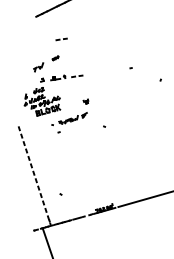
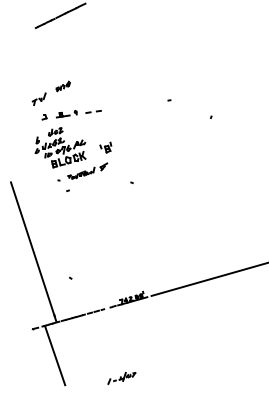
part: (61, 39) -> (71, 59), removed
part: (55, 58) -> (62, 86), size x1.67
part: (42, 101) -> (60, 147), moved
part: (85, 101) -> (105, 147), size x1.67
line: (34, 176) -> (33, 252), dashed -> solid

